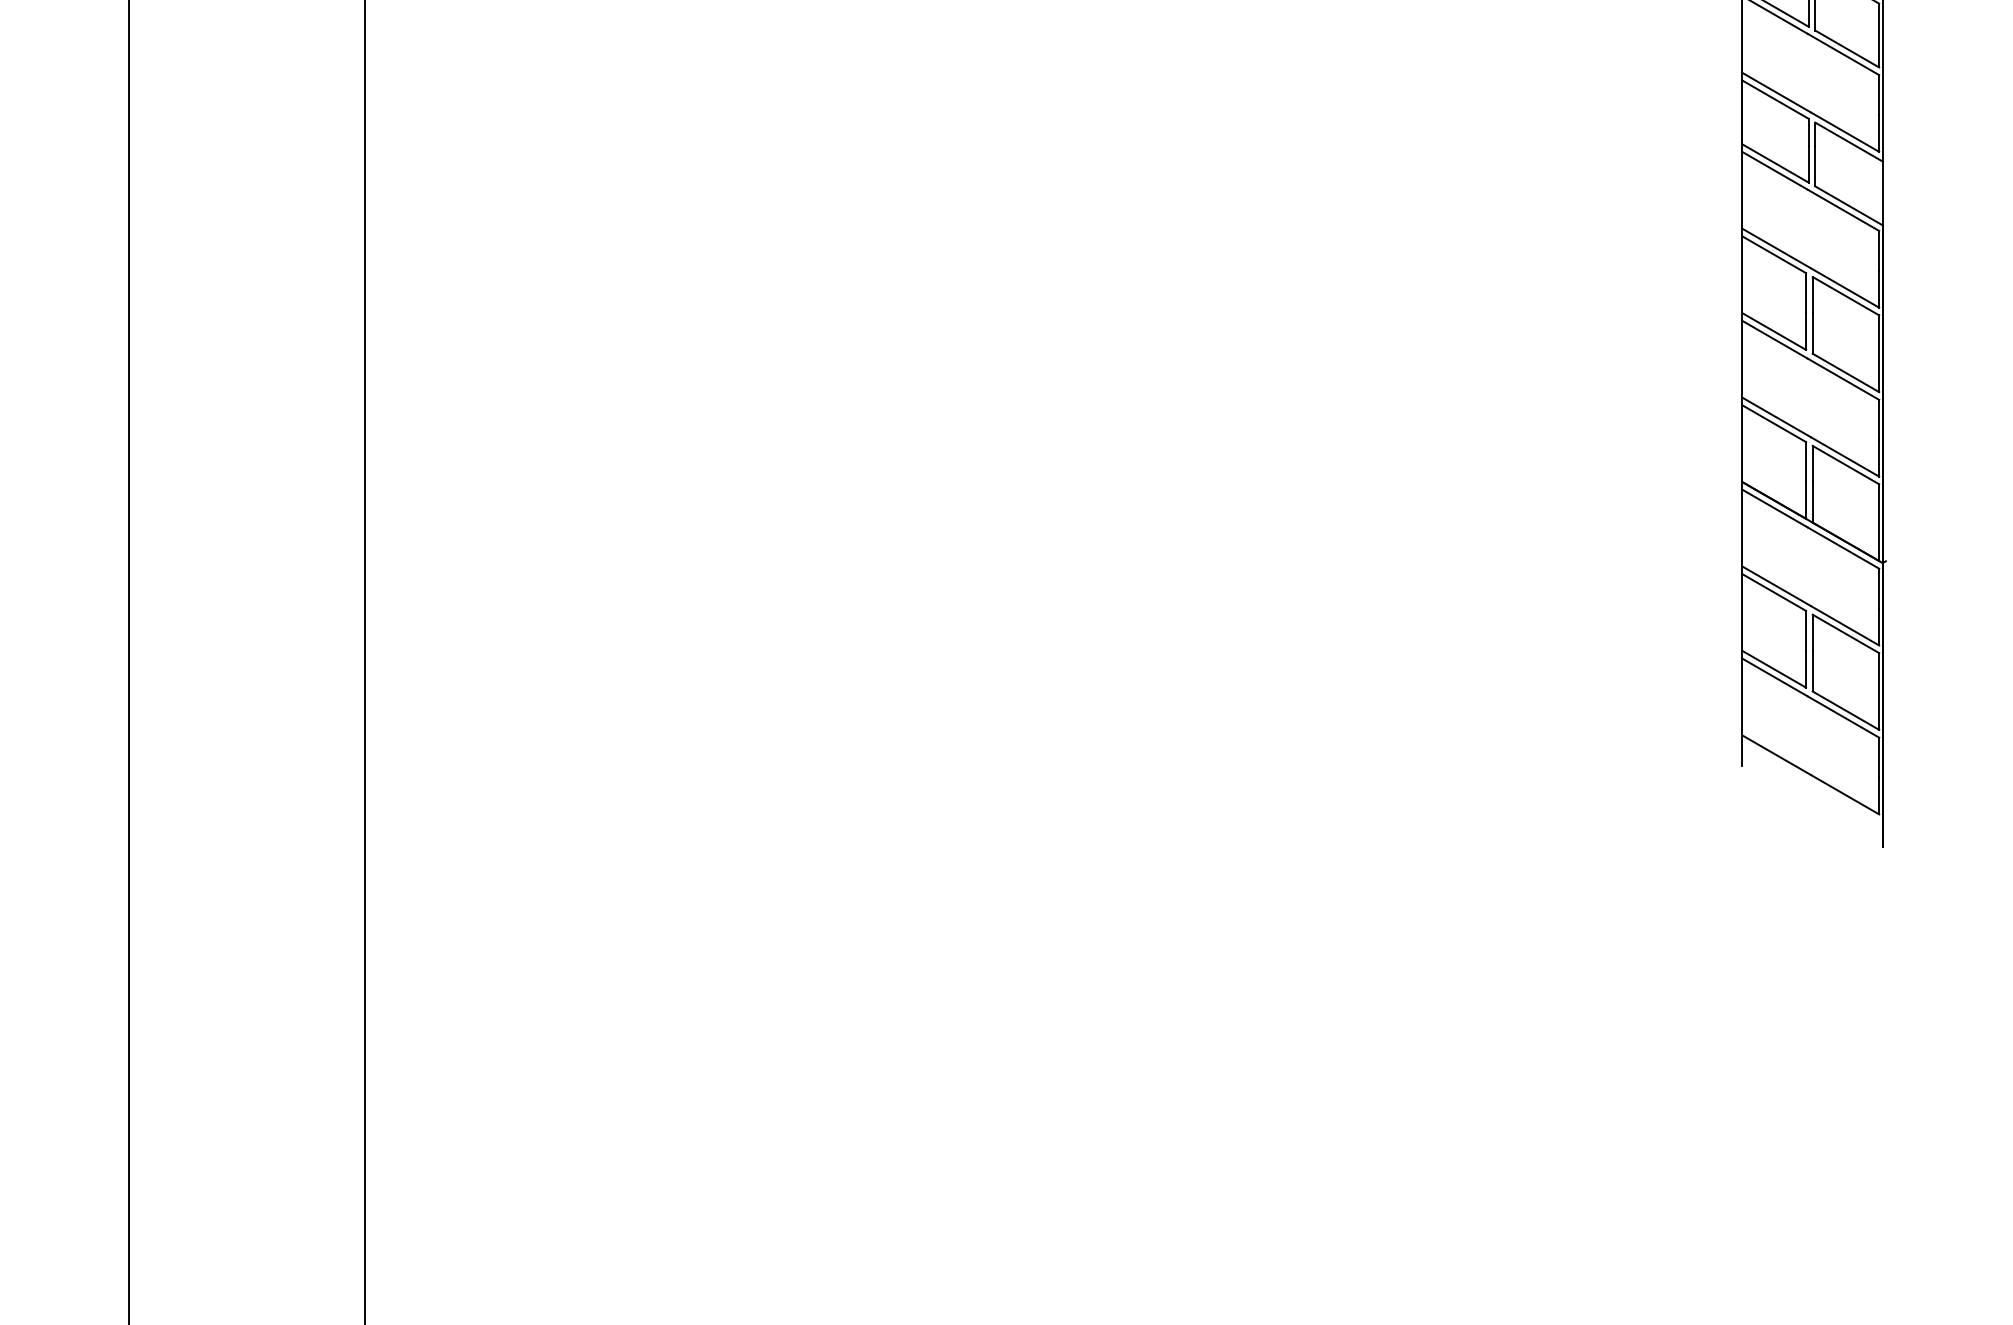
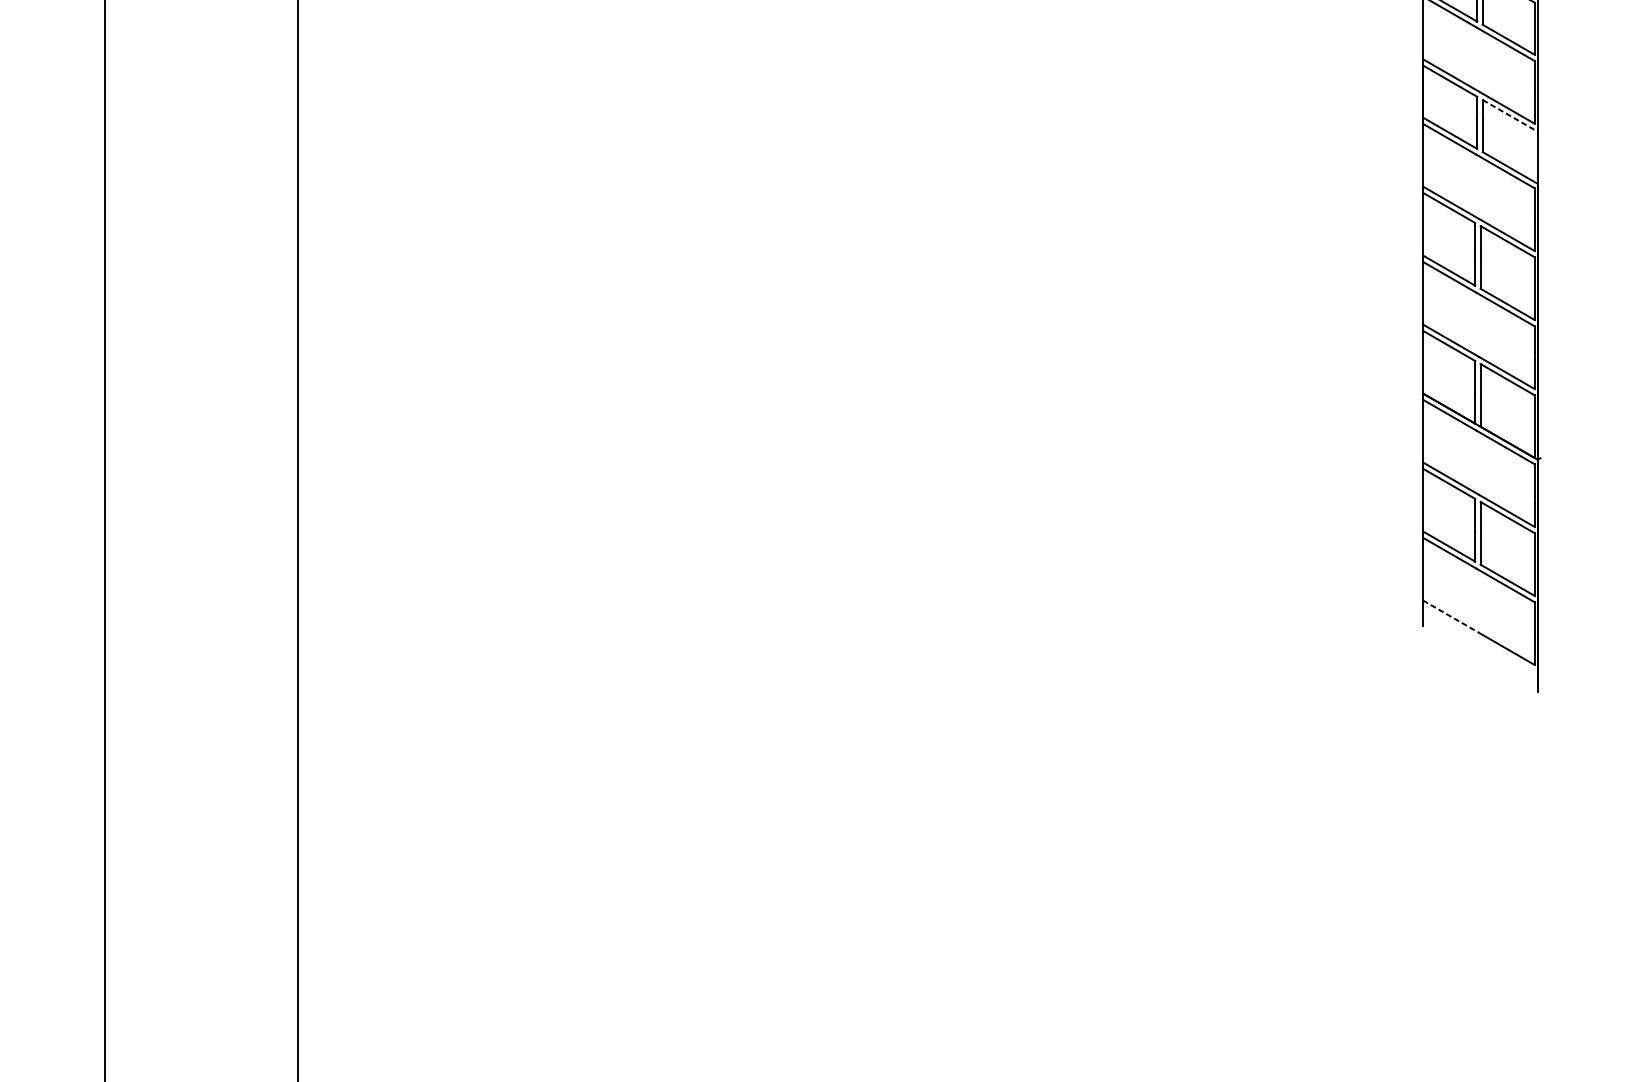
line: (1848, 142) -> (1509, 116), solid -> dashed
line: (1776, 755) -> (1451, 616), solid -> dashed

